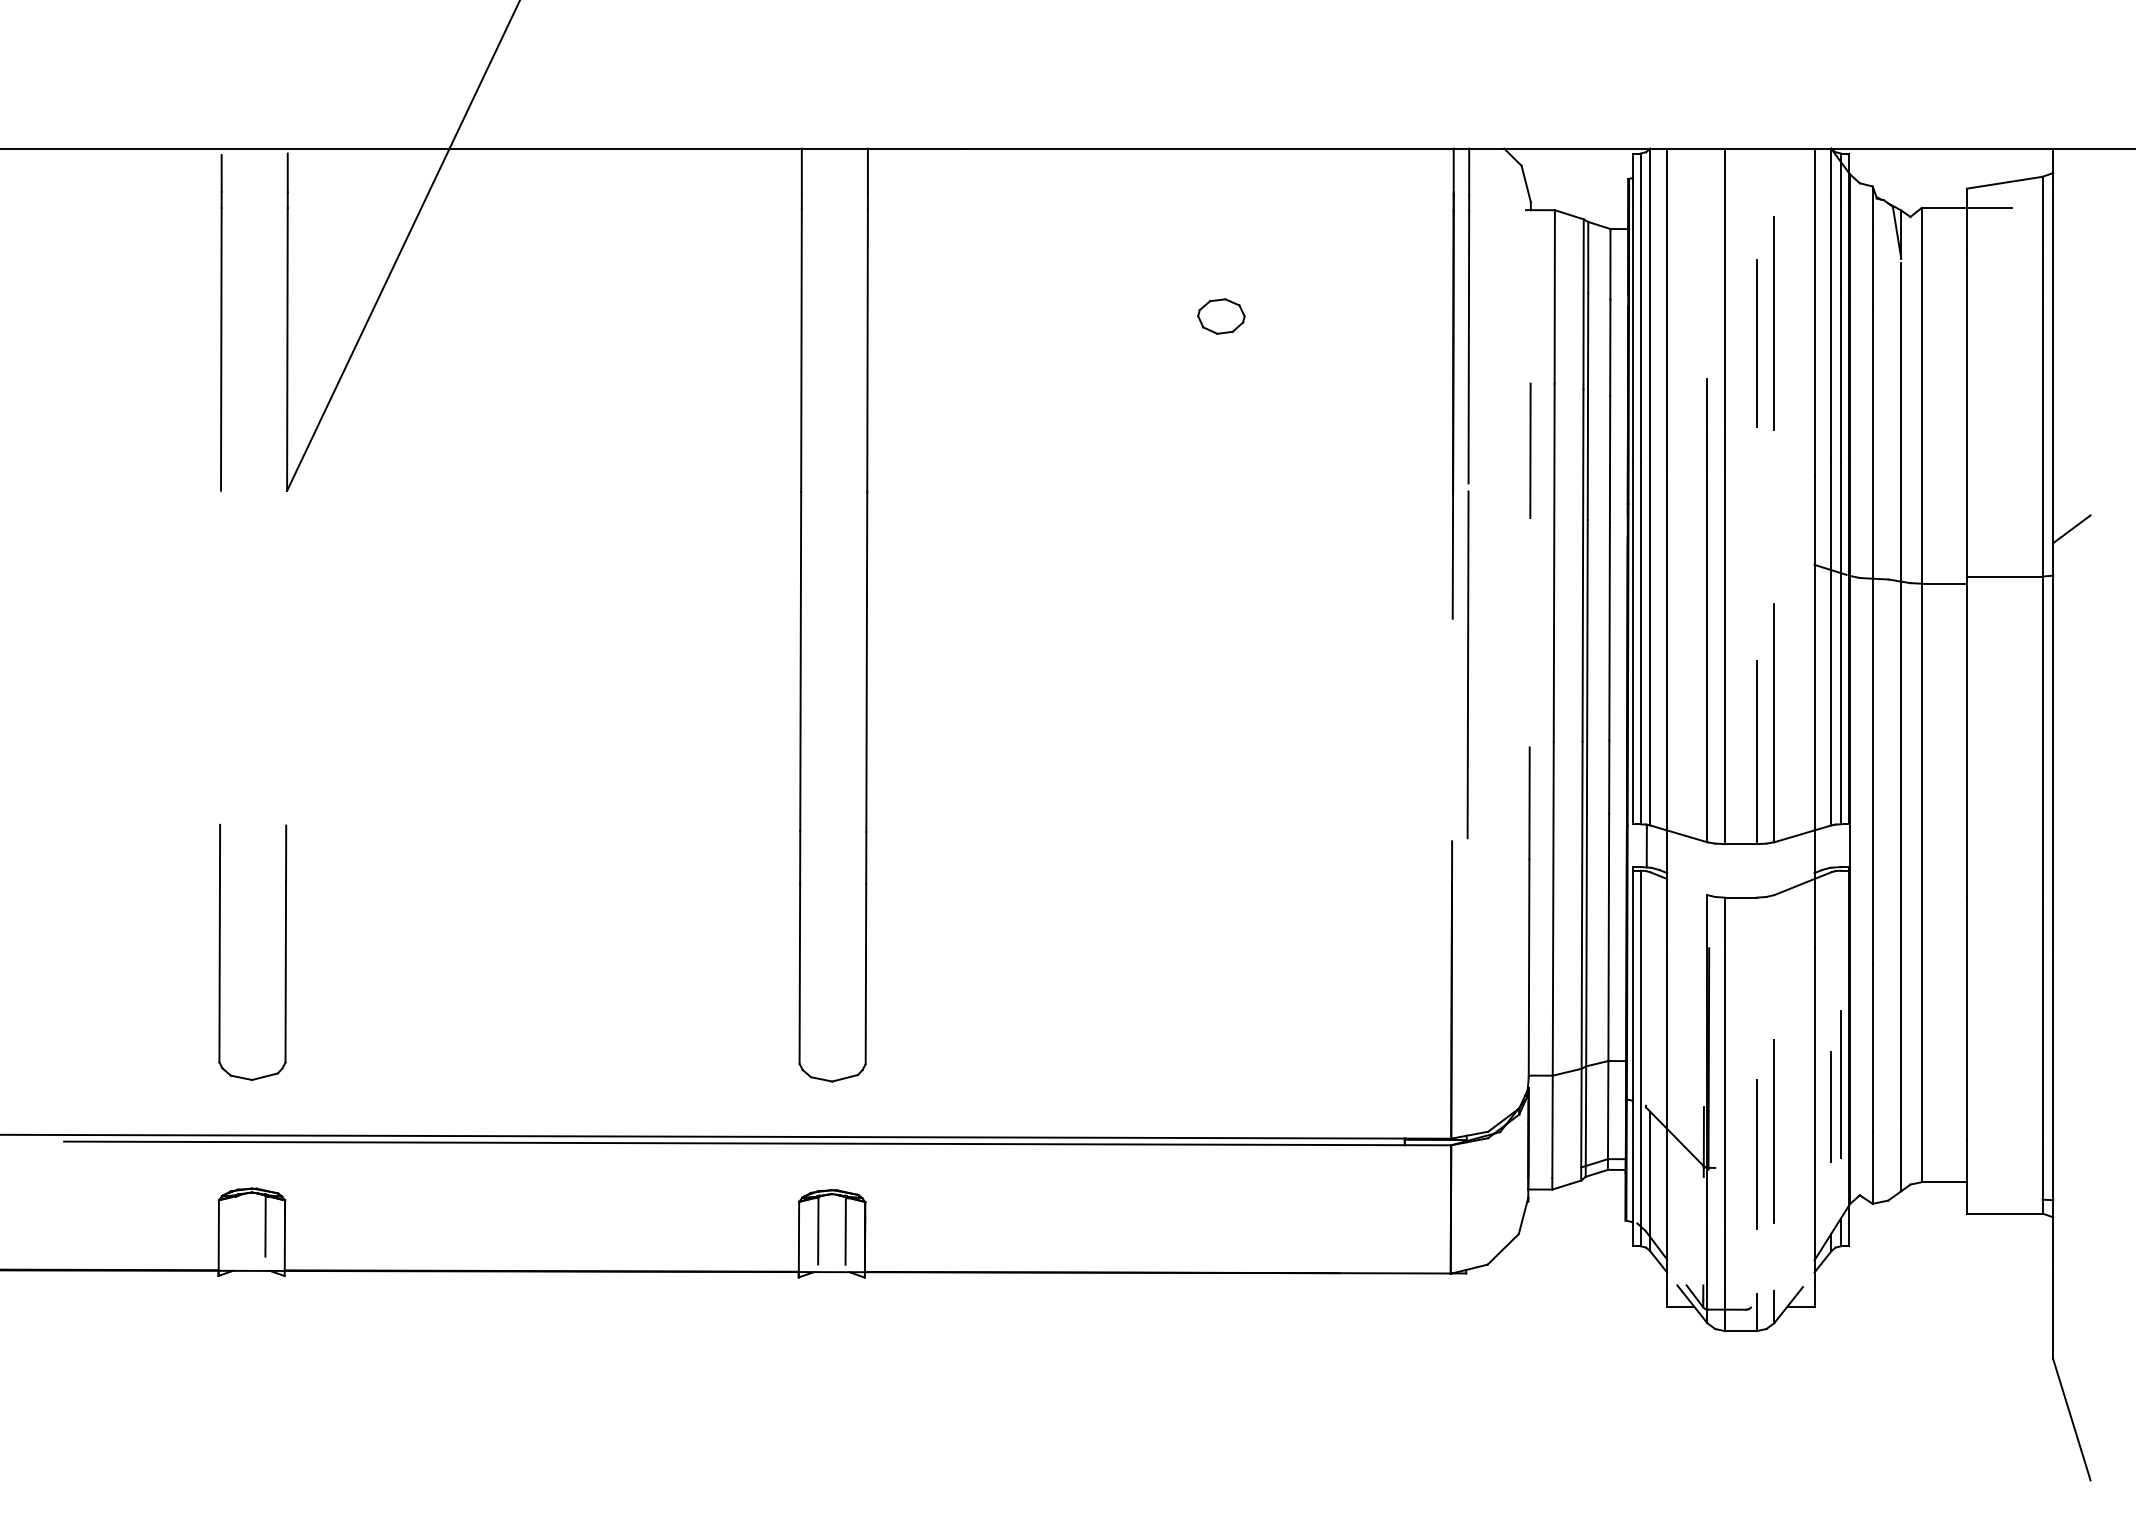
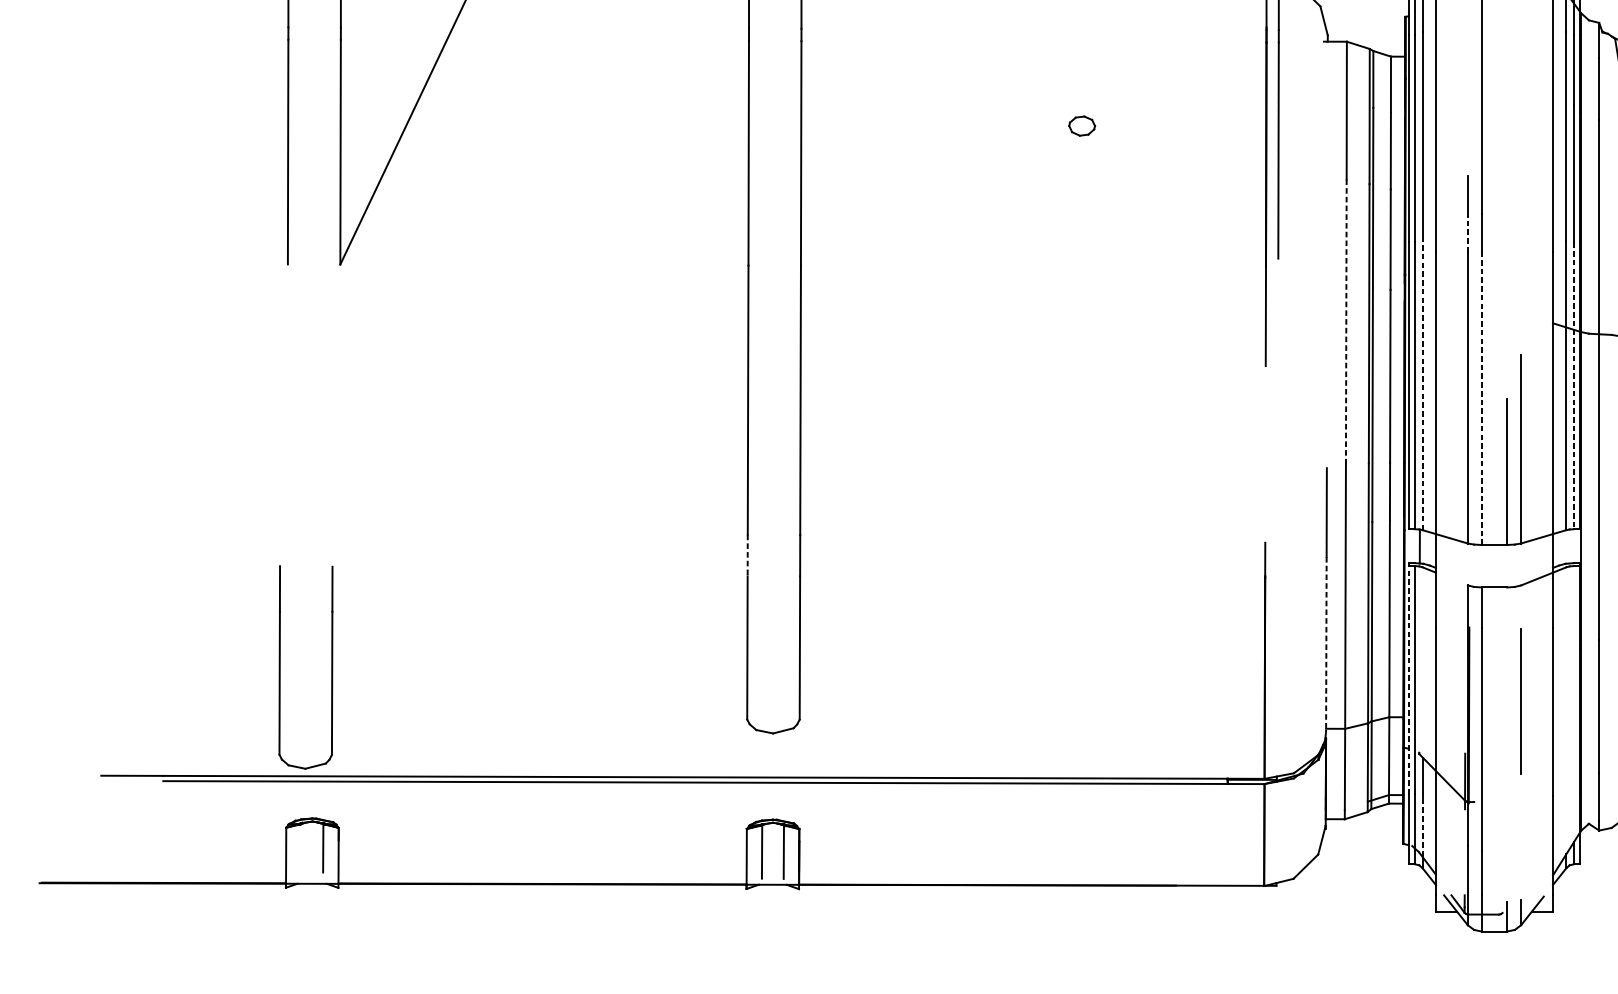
part: (1221, 316) -> (1082, 126), size x0.7
line: (1773, 323) -> (1520, 131), removed
line: (1756, 343) -> (1506, 147), removed
line: (1530, 450) -> (1327, 232), removed
line: (1707, 453) -> (1468, 234), solid -> dashed
line: (1554, 563) -> (1346, 322), solid -> dashed
line: (1650, 642) -> (1422, 384), solid -> dashed
line: (1840, 643) -> (1573, 385), solid -> dashed
line: (1724, 659) -> (1481, 398), solid -> dashed
line: (1467, 664) -> (1277, 402), removed
line: (800, 857) -> (747, 555), solid -> dashed
part: (220, 951) -> (280, 666), moved
line: (1529, 969) -> (1326, 644), solid -> dashed
line: (1632, 1014) -> (1408, 680), solid -> dashed
line: (1840, 1084) -> (1573, 735), removed
line: (1831, 1107) -> (1566, 754), removed
line: (1773, 1131) -> (1520, 701), moved
line: (1756, 1154) -> (1506, 791), removed
line: (1650, 1198) -> (1422, 826), solid -> dashed

